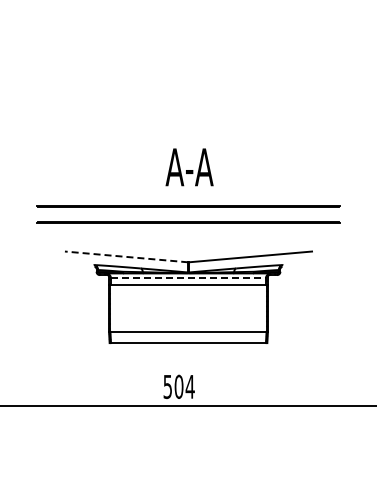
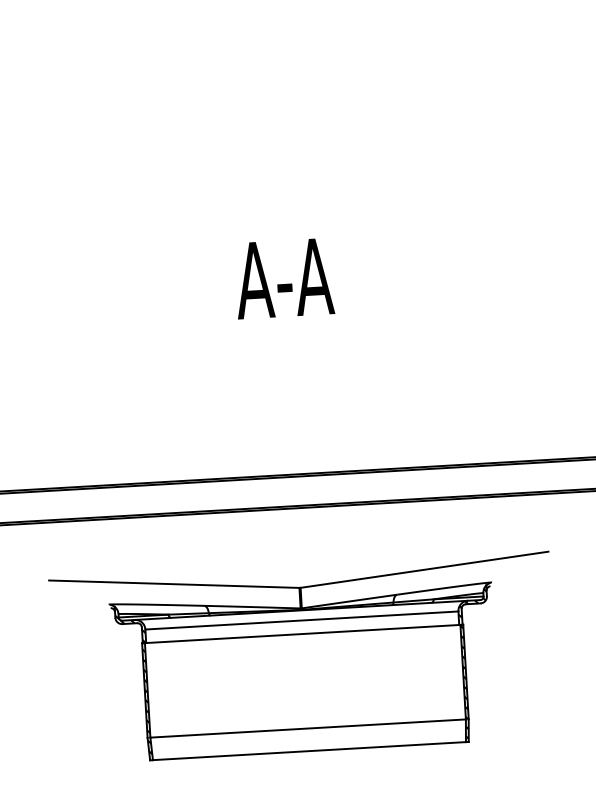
text: (189, 167) -> (284, 278), moved
line: (126, 256) -> (174, 583), dashed -> solid
line: (188, 278) -> (301, 620), dashed -> solid

